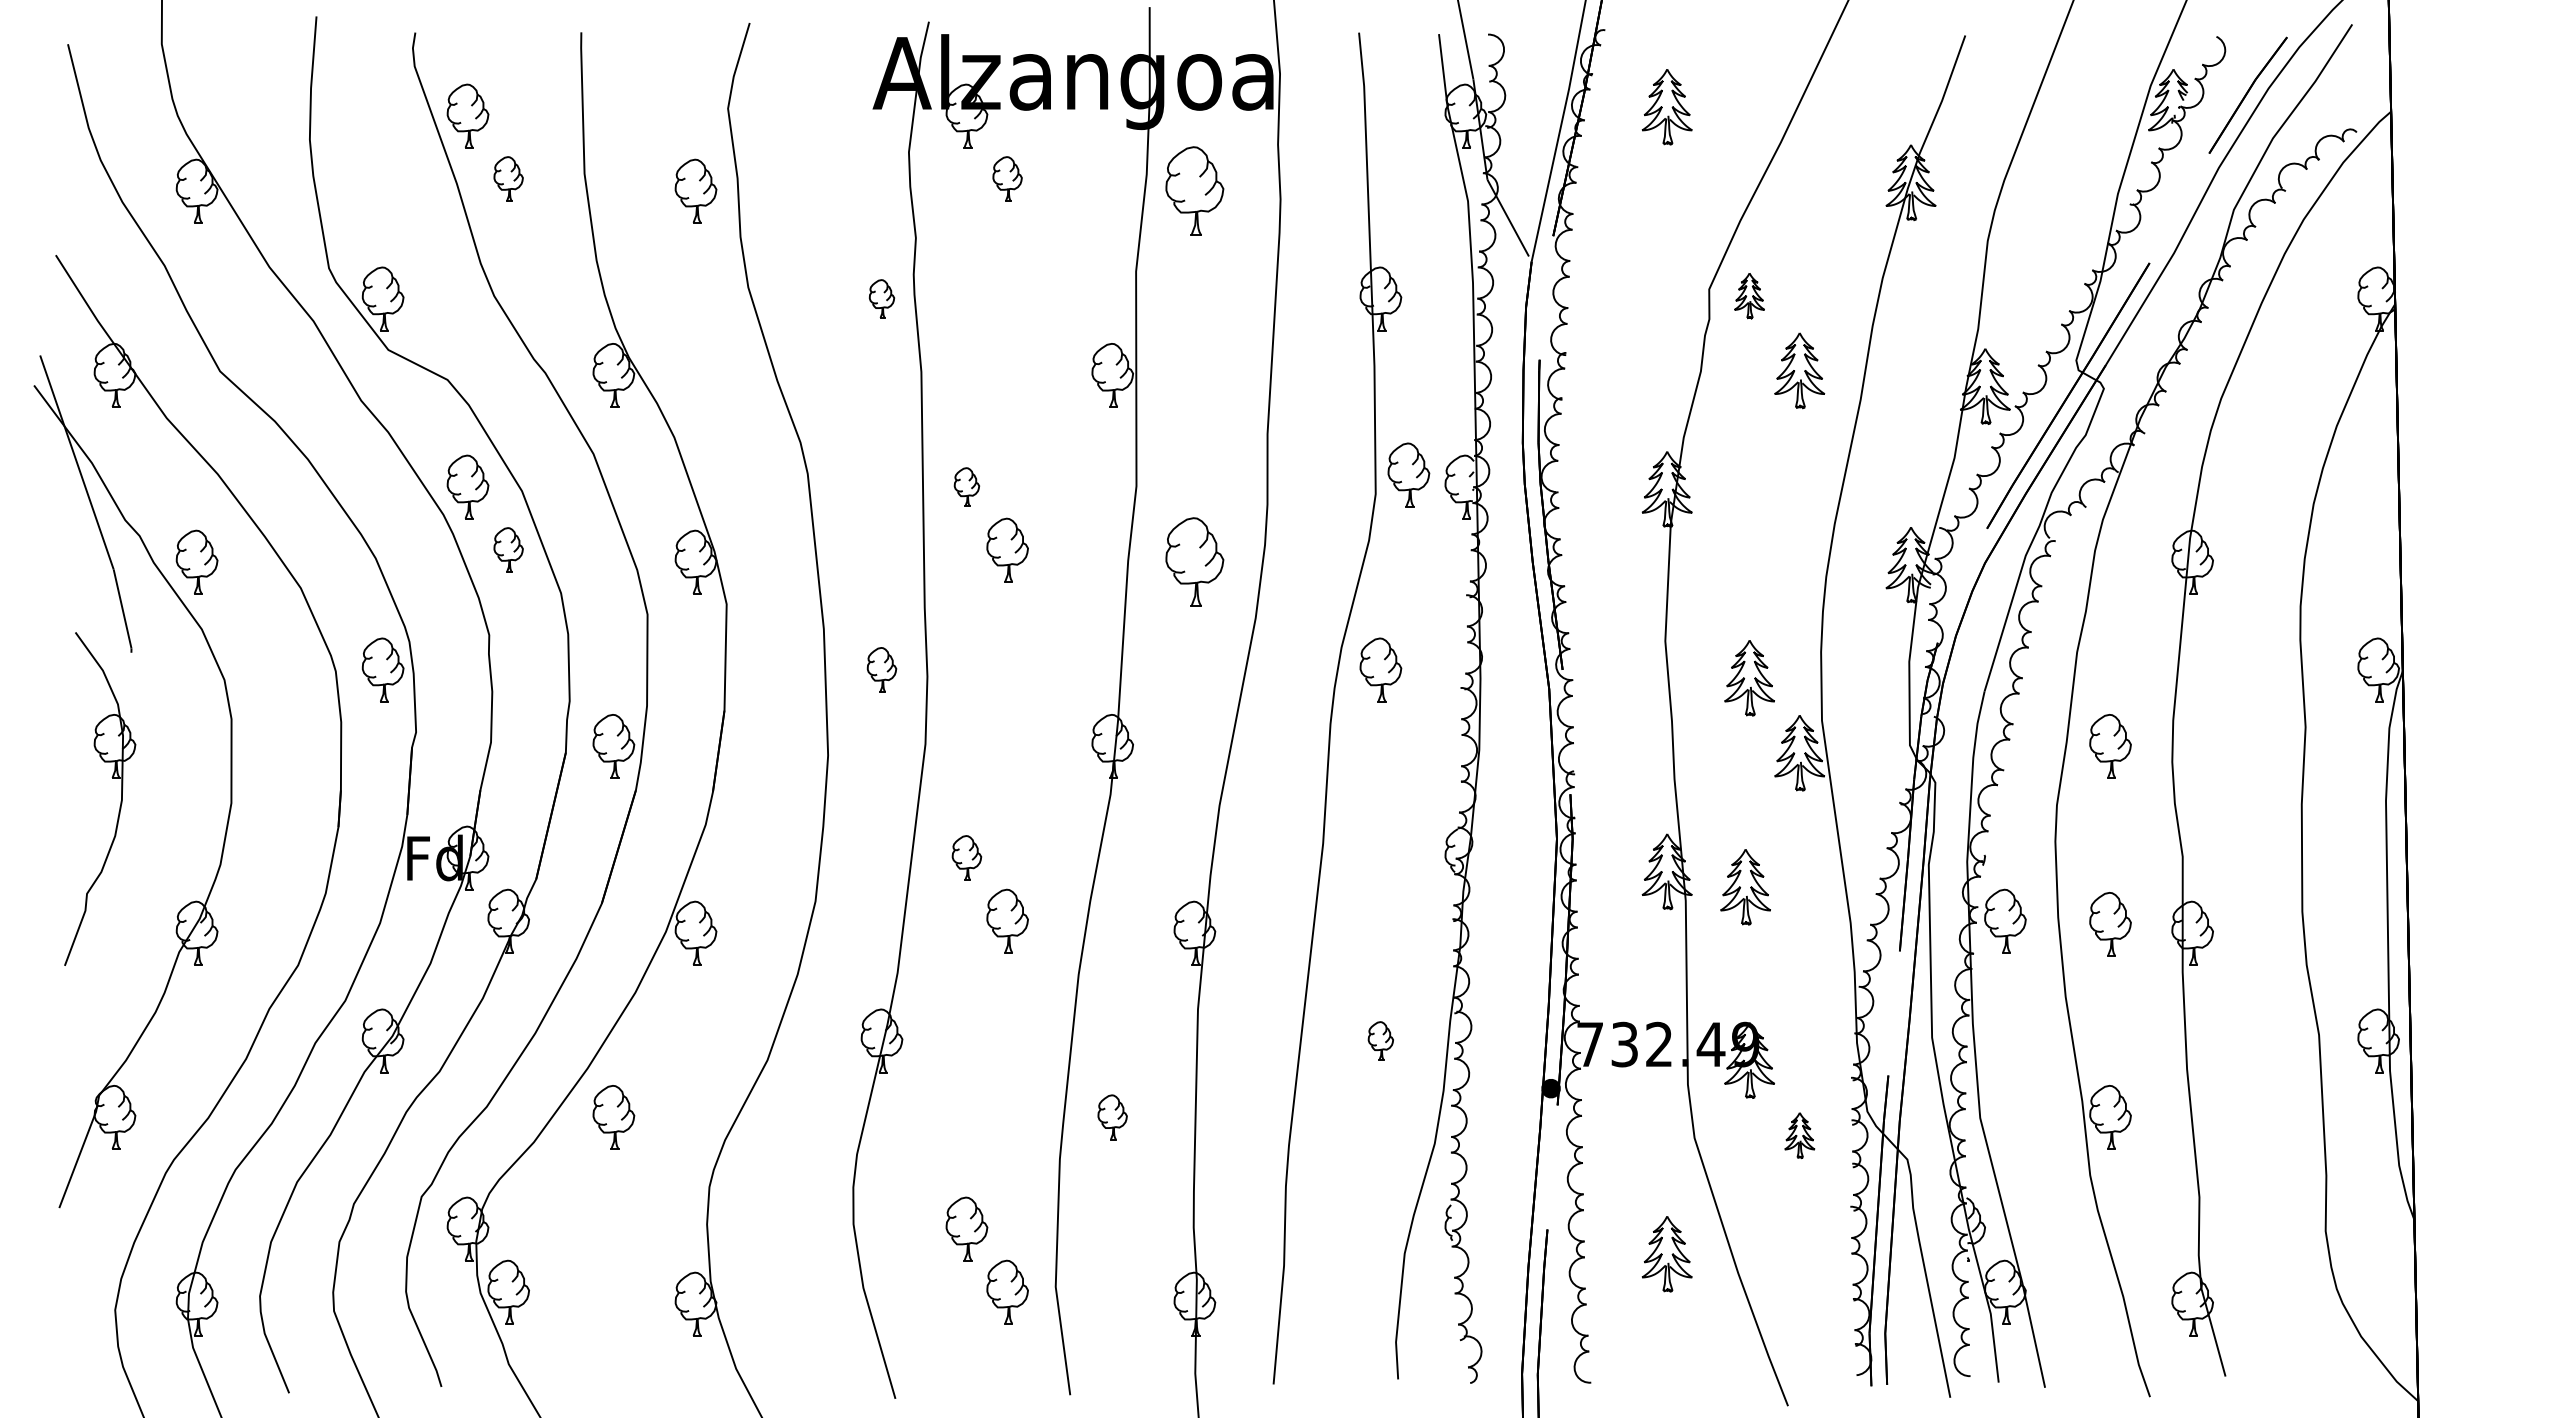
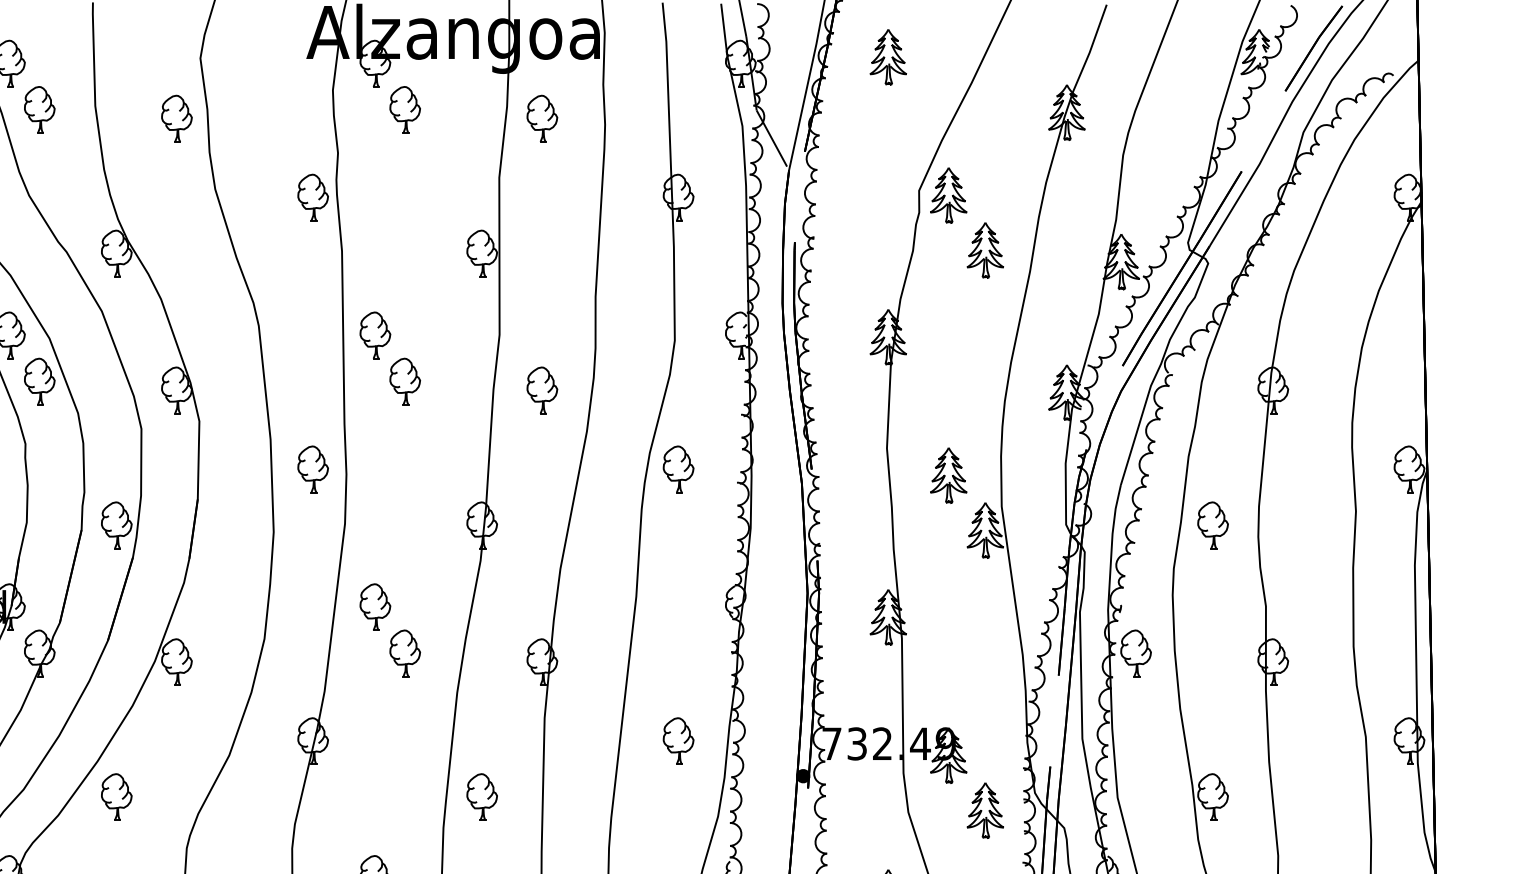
part: (508, 178) -> (39, 109), size x1.43
part: (1007, 178) -> (405, 109), size x1.43
part: (1194, 190) -> (542, 118), size x0.71
part: (1749, 295) -> (948, 195), size x1.67
part: (881, 298) -> (312, 197), size x1.67
part: (1408, 474) -> (698, 326), removed
part: (966, 486) -> (375, 335), size x1.67
part: (508, 549) -> (39, 381), size x1.43
part: (1194, 561) -> (542, 390), size x0.71
part: (881, 669) -> (312, 469), size x1.43
part: (966, 857) -> (375, 606), size x1.43
part: (1745, 887) -> (945, 628), removed
part: (2110, 924) -> (1213, 655), removed
part: (1380, 1040) -> (678, 740), size x1.67
part: (1112, 1117) -> (482, 797), size x1.43
part: (1799, 1135) -> (985, 810), size x1.67

